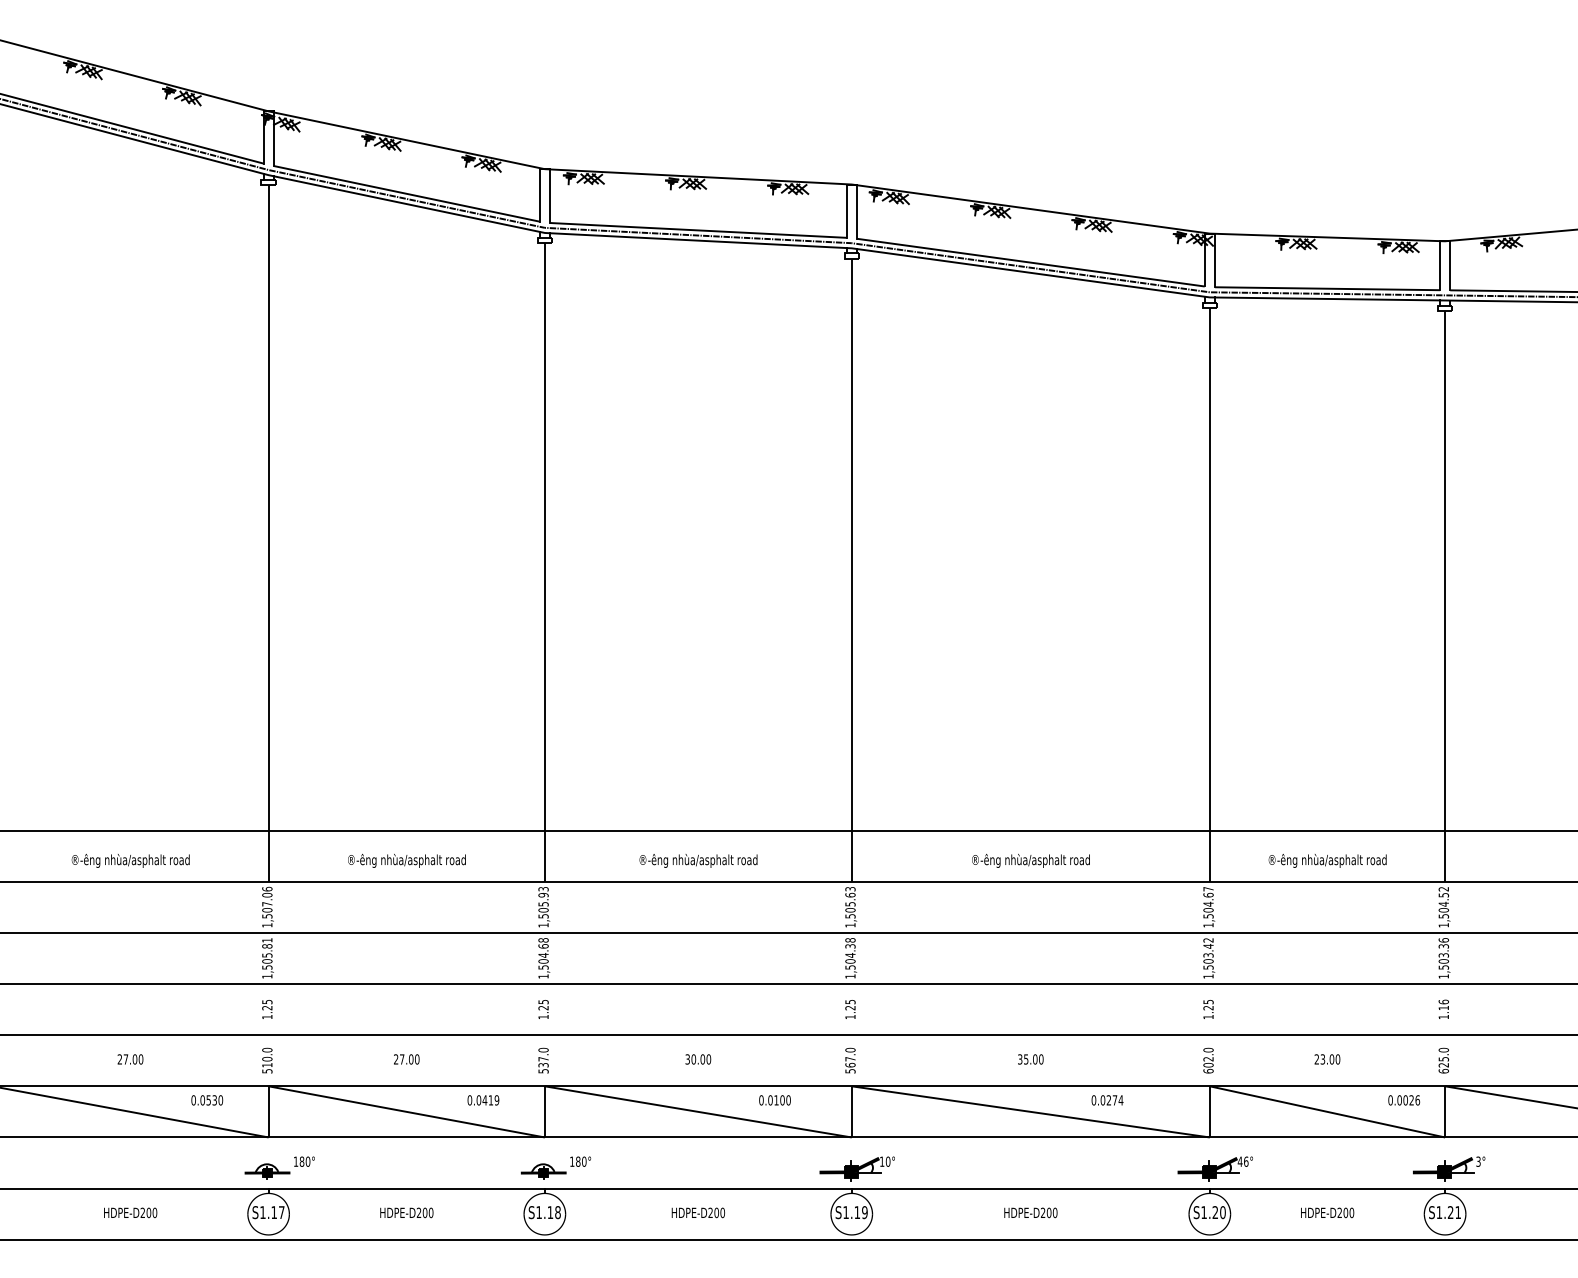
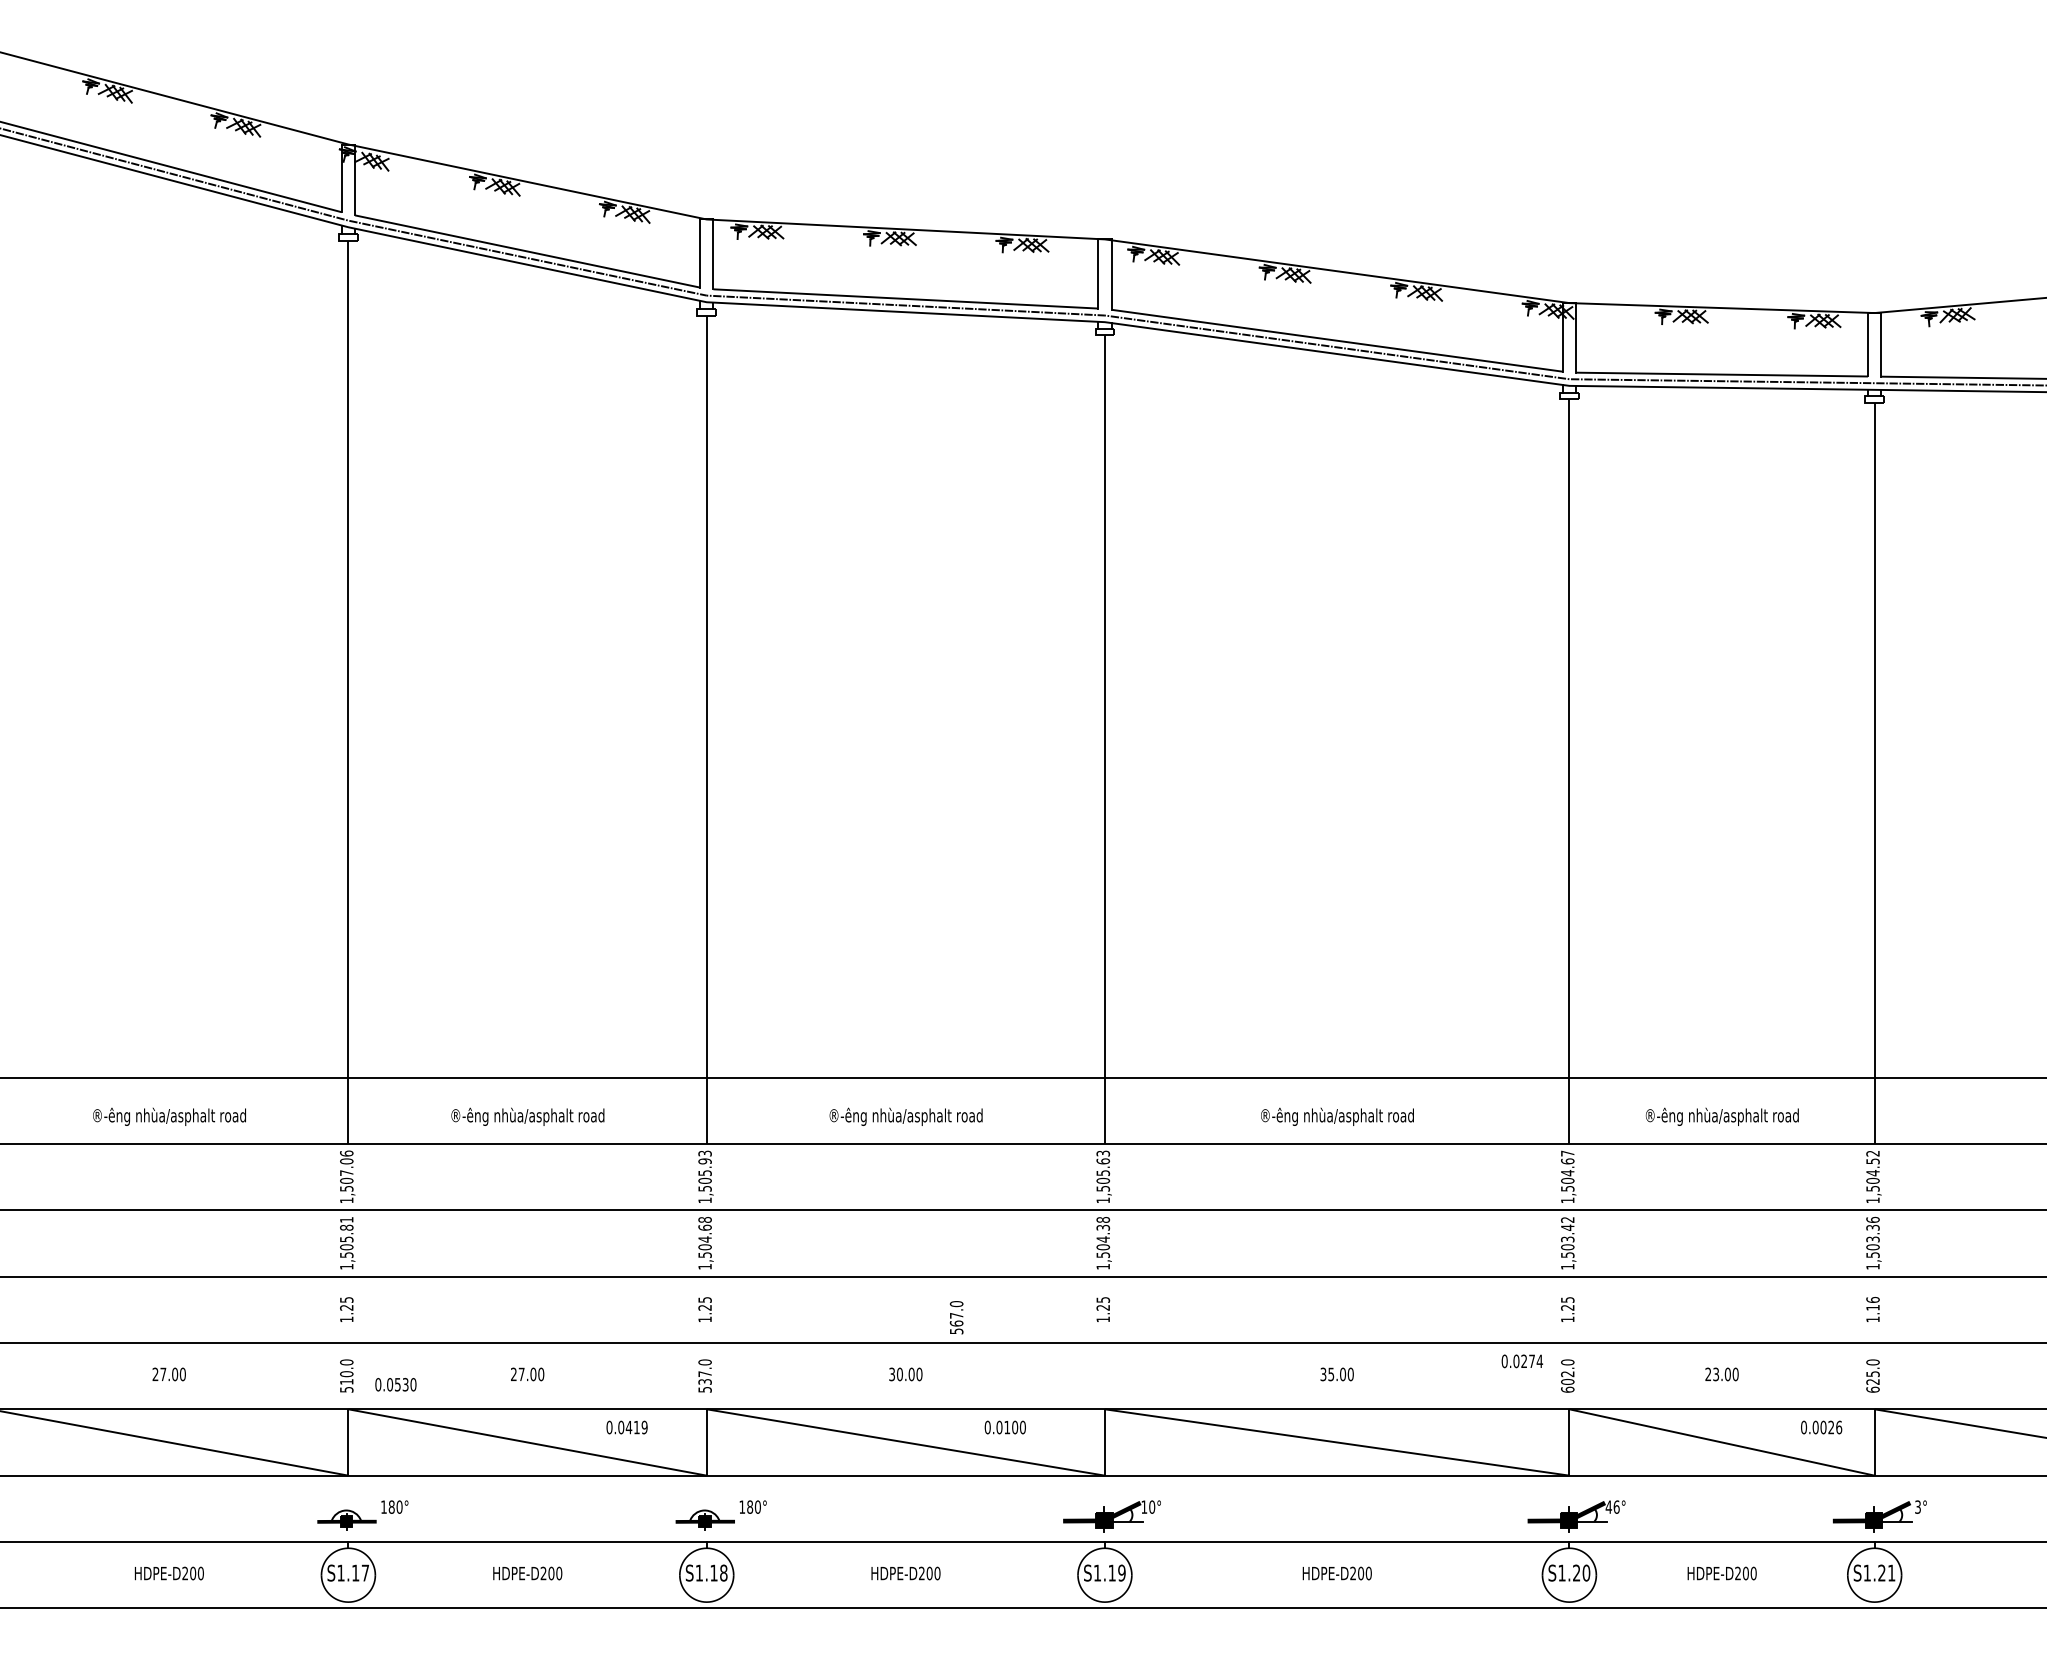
text: (850, 1060) -> (956, 1317), moved
text: (207, 1100) -> (396, 1384), moved
text: (1107, 1100) -> (1522, 1361), moved

